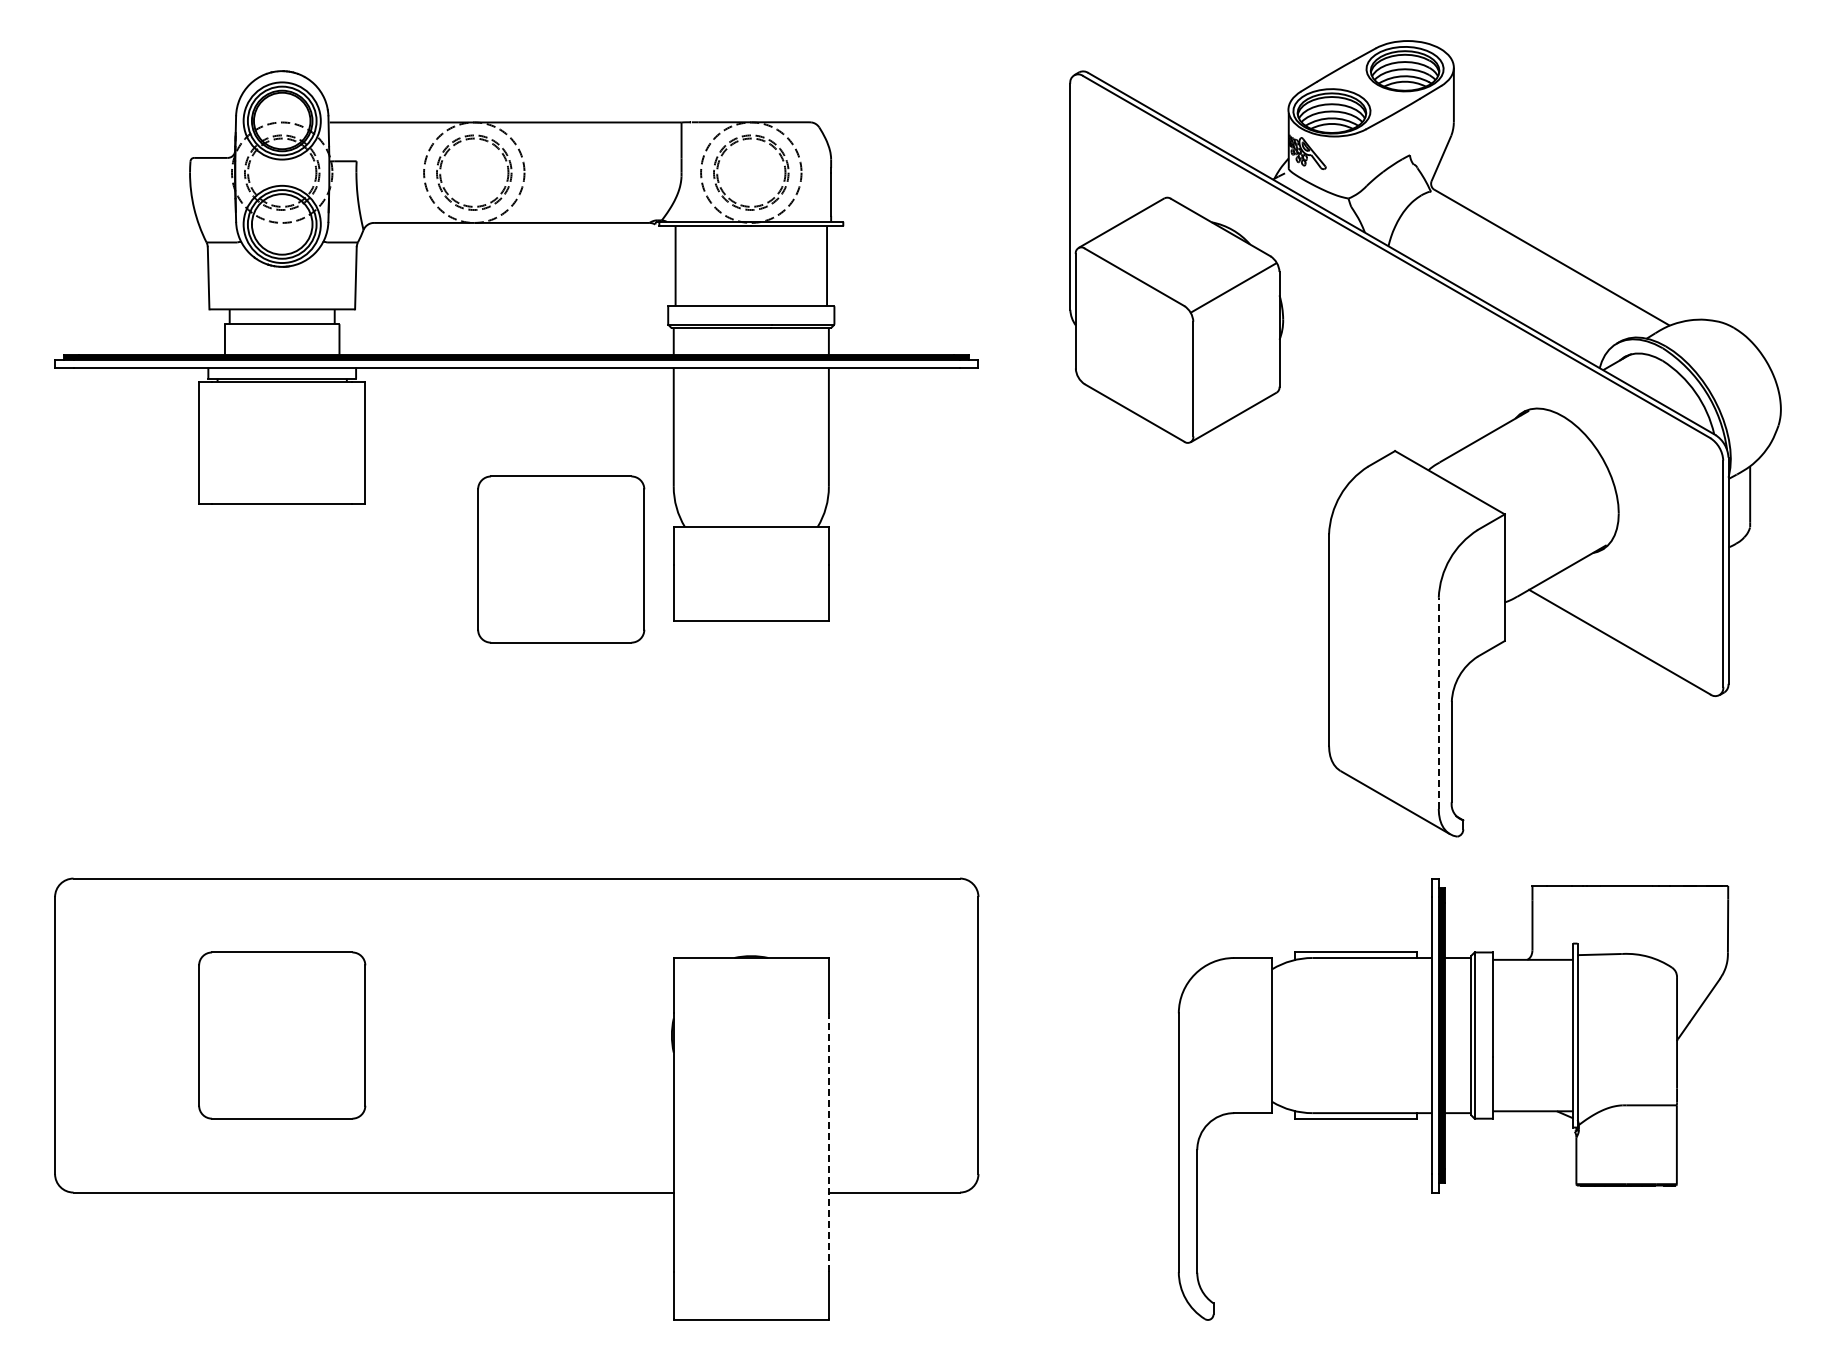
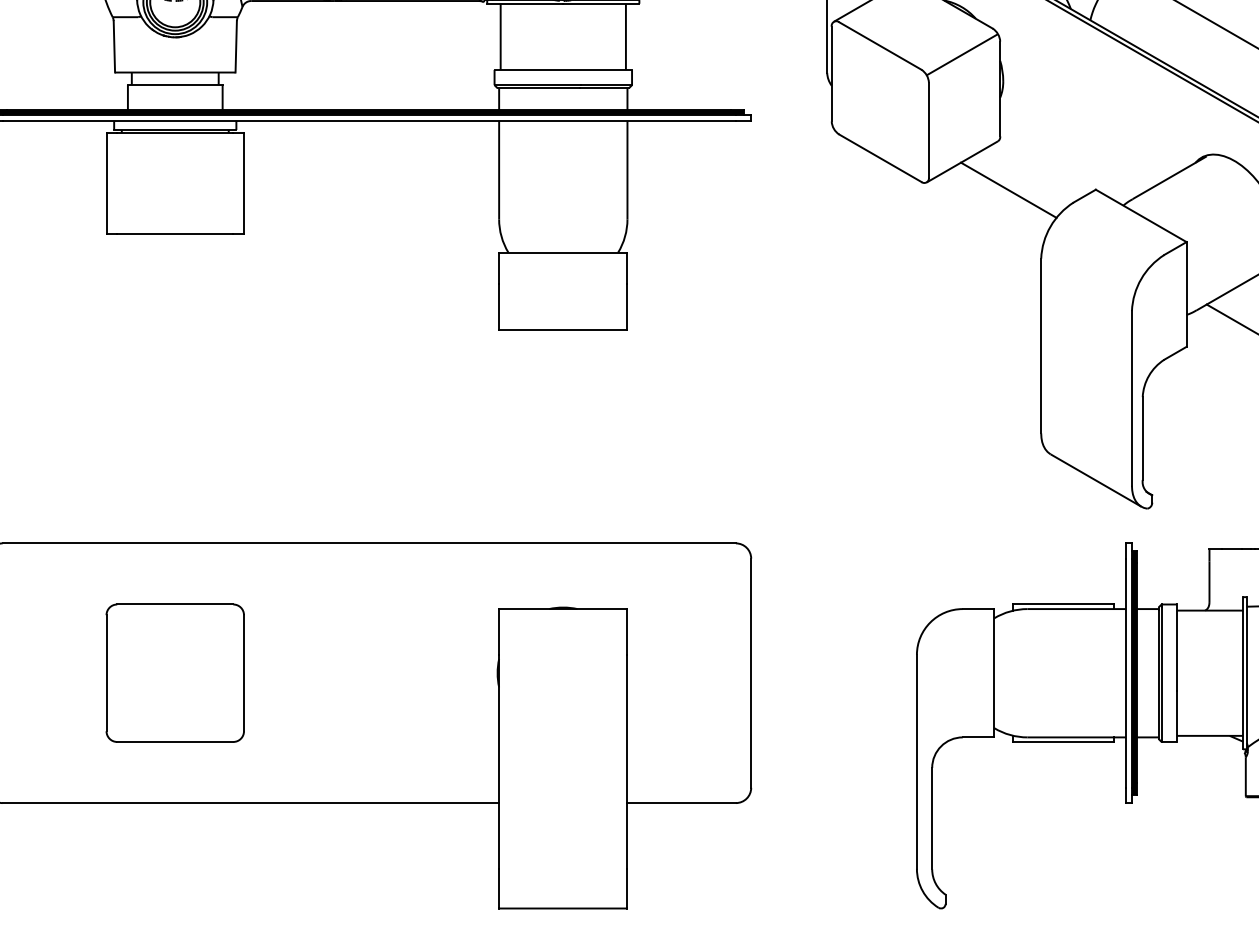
line: (1289, 451) -> (1008, 190), added
part: (561, 559) -> (406, 279), removed
line: (1438, 703) -> (1131, 398), dashed -> solid
line: (828, 1142) -> (627, 761), dashed -> solid

